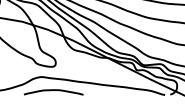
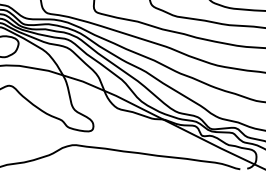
curve: (53, 90) -> (90, 163), removed

